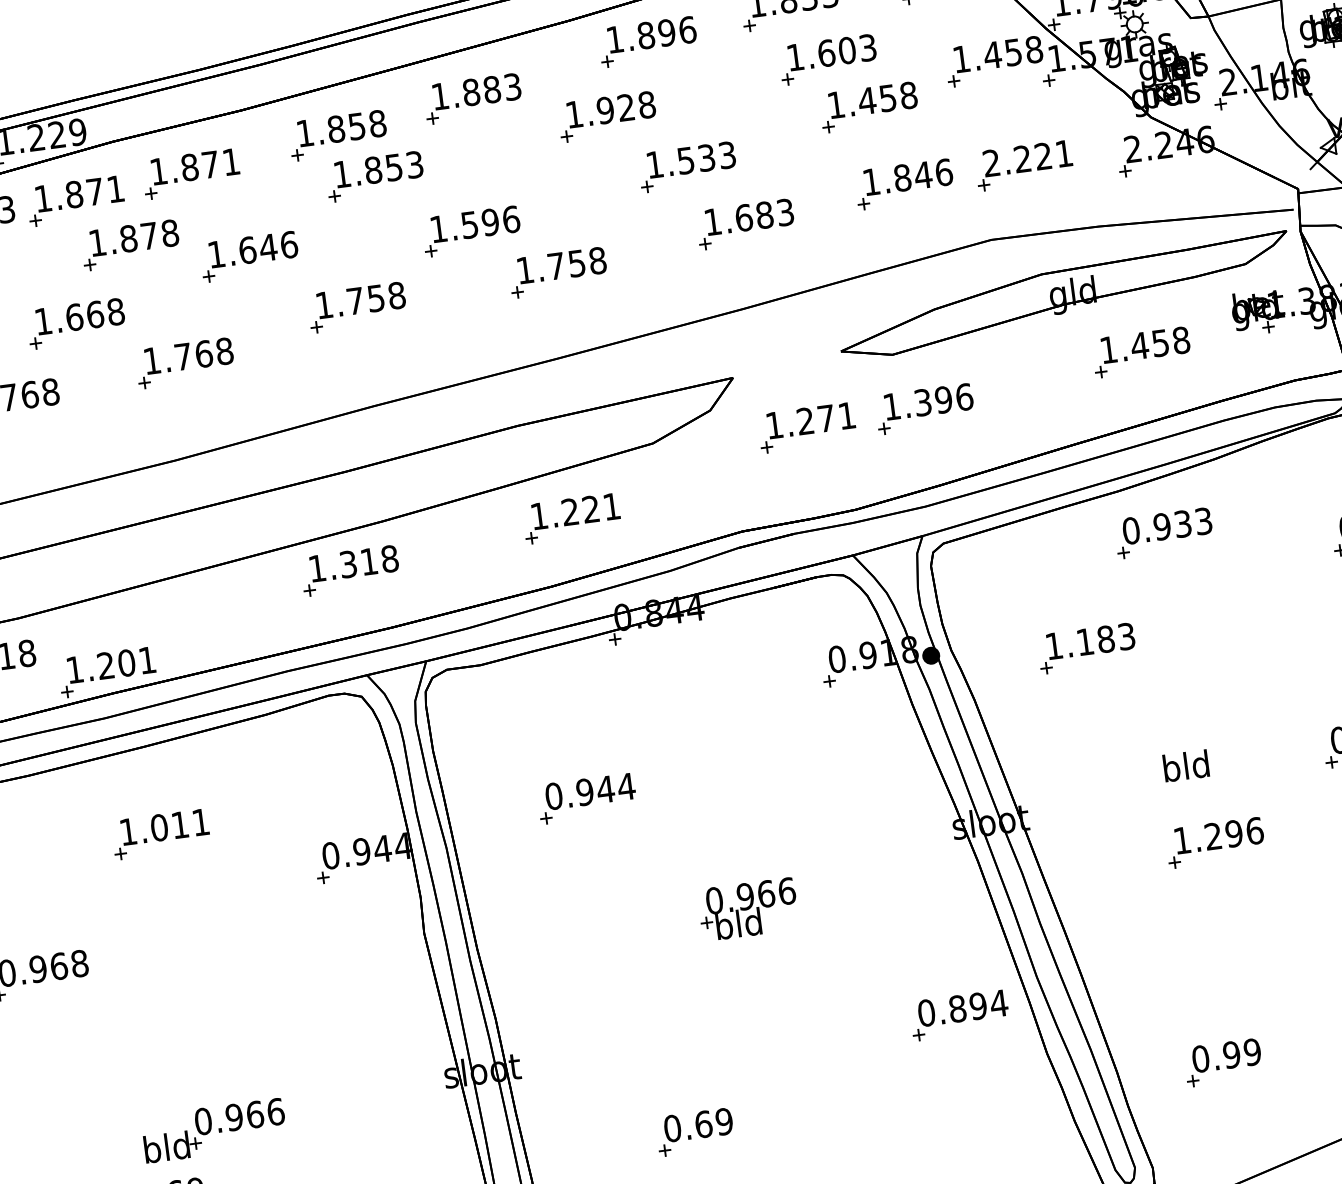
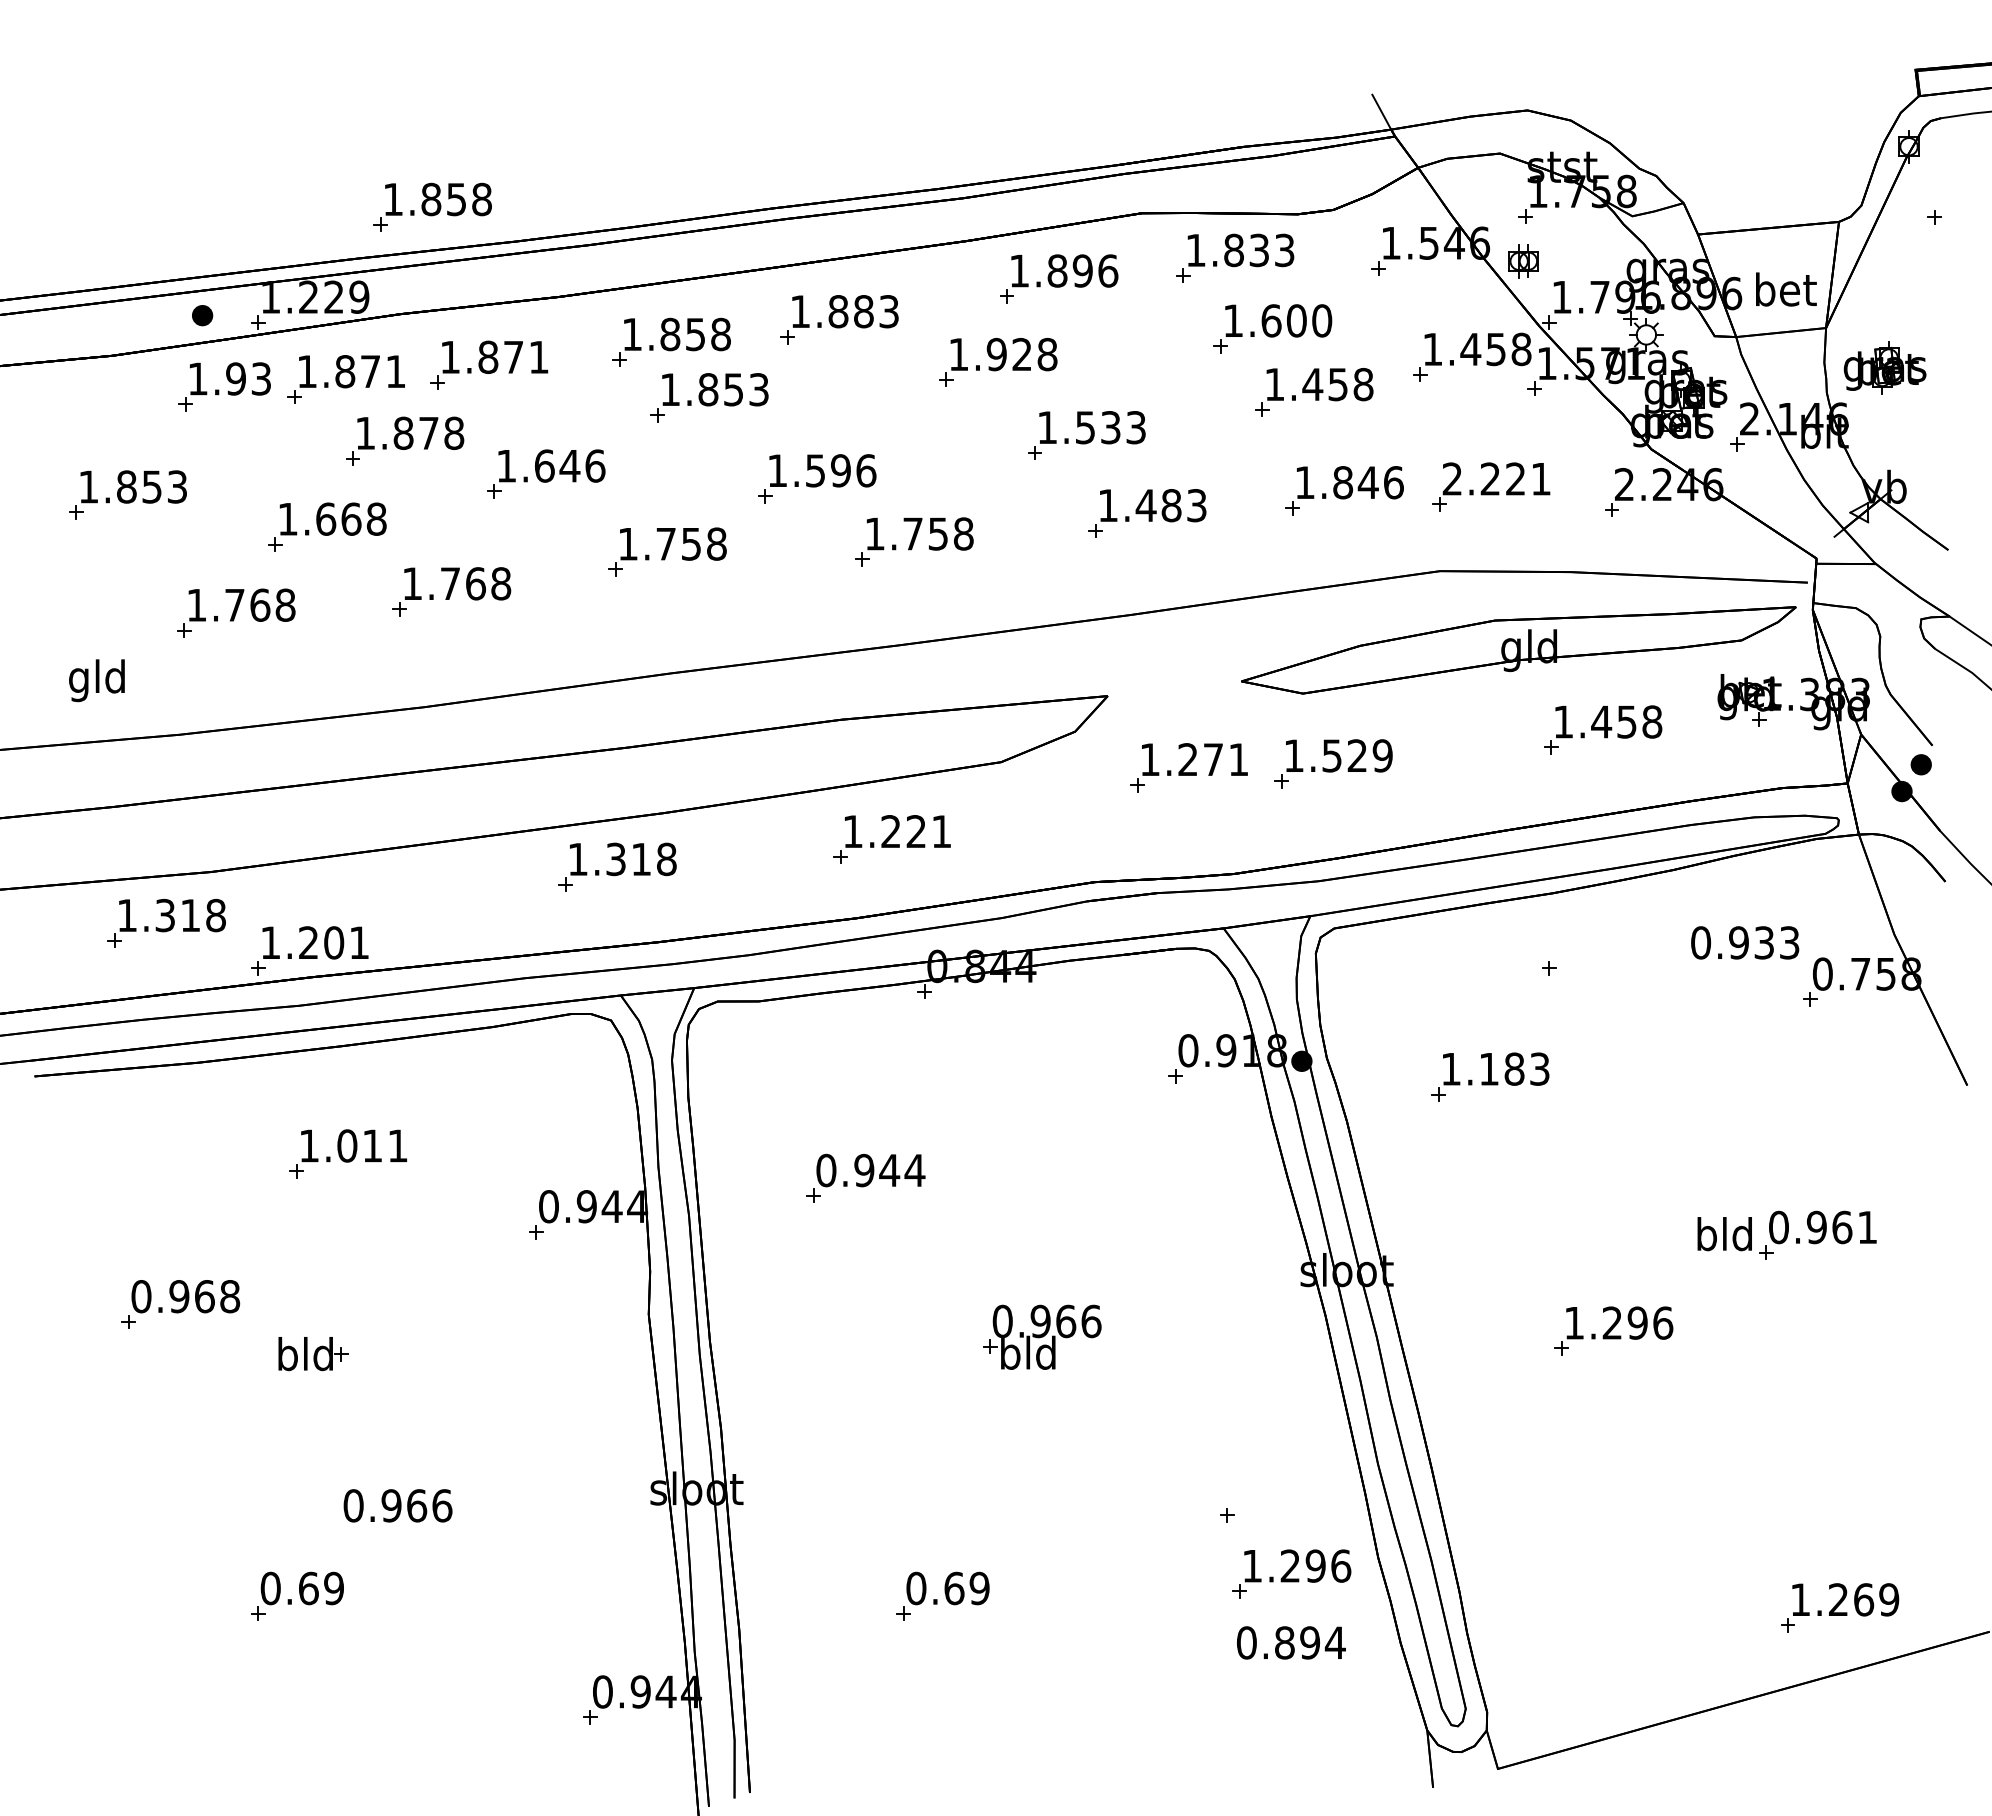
text: (868, 47) -> (1322, 320), 1.603 -> 1.600
part: (127, 50) -> (432, 206), added
text: (743, 217) -> (1145, 505), 1.683 -> 1.483
text: (943, 399) -> (1357, 755), 1.396 -> 1.529
text: (1167, 525) -> (1745, 942), moved
text: (1185, 766) -> (1724, 1234), moved
text: (963, 1007) -> (1291, 1642), moved
part: (1223, 1061) -> (1588, 1595), removed
part: (977, 1075) -> (1291, 1573), added
part: (173, 1146) -> (313, 1354), moved

